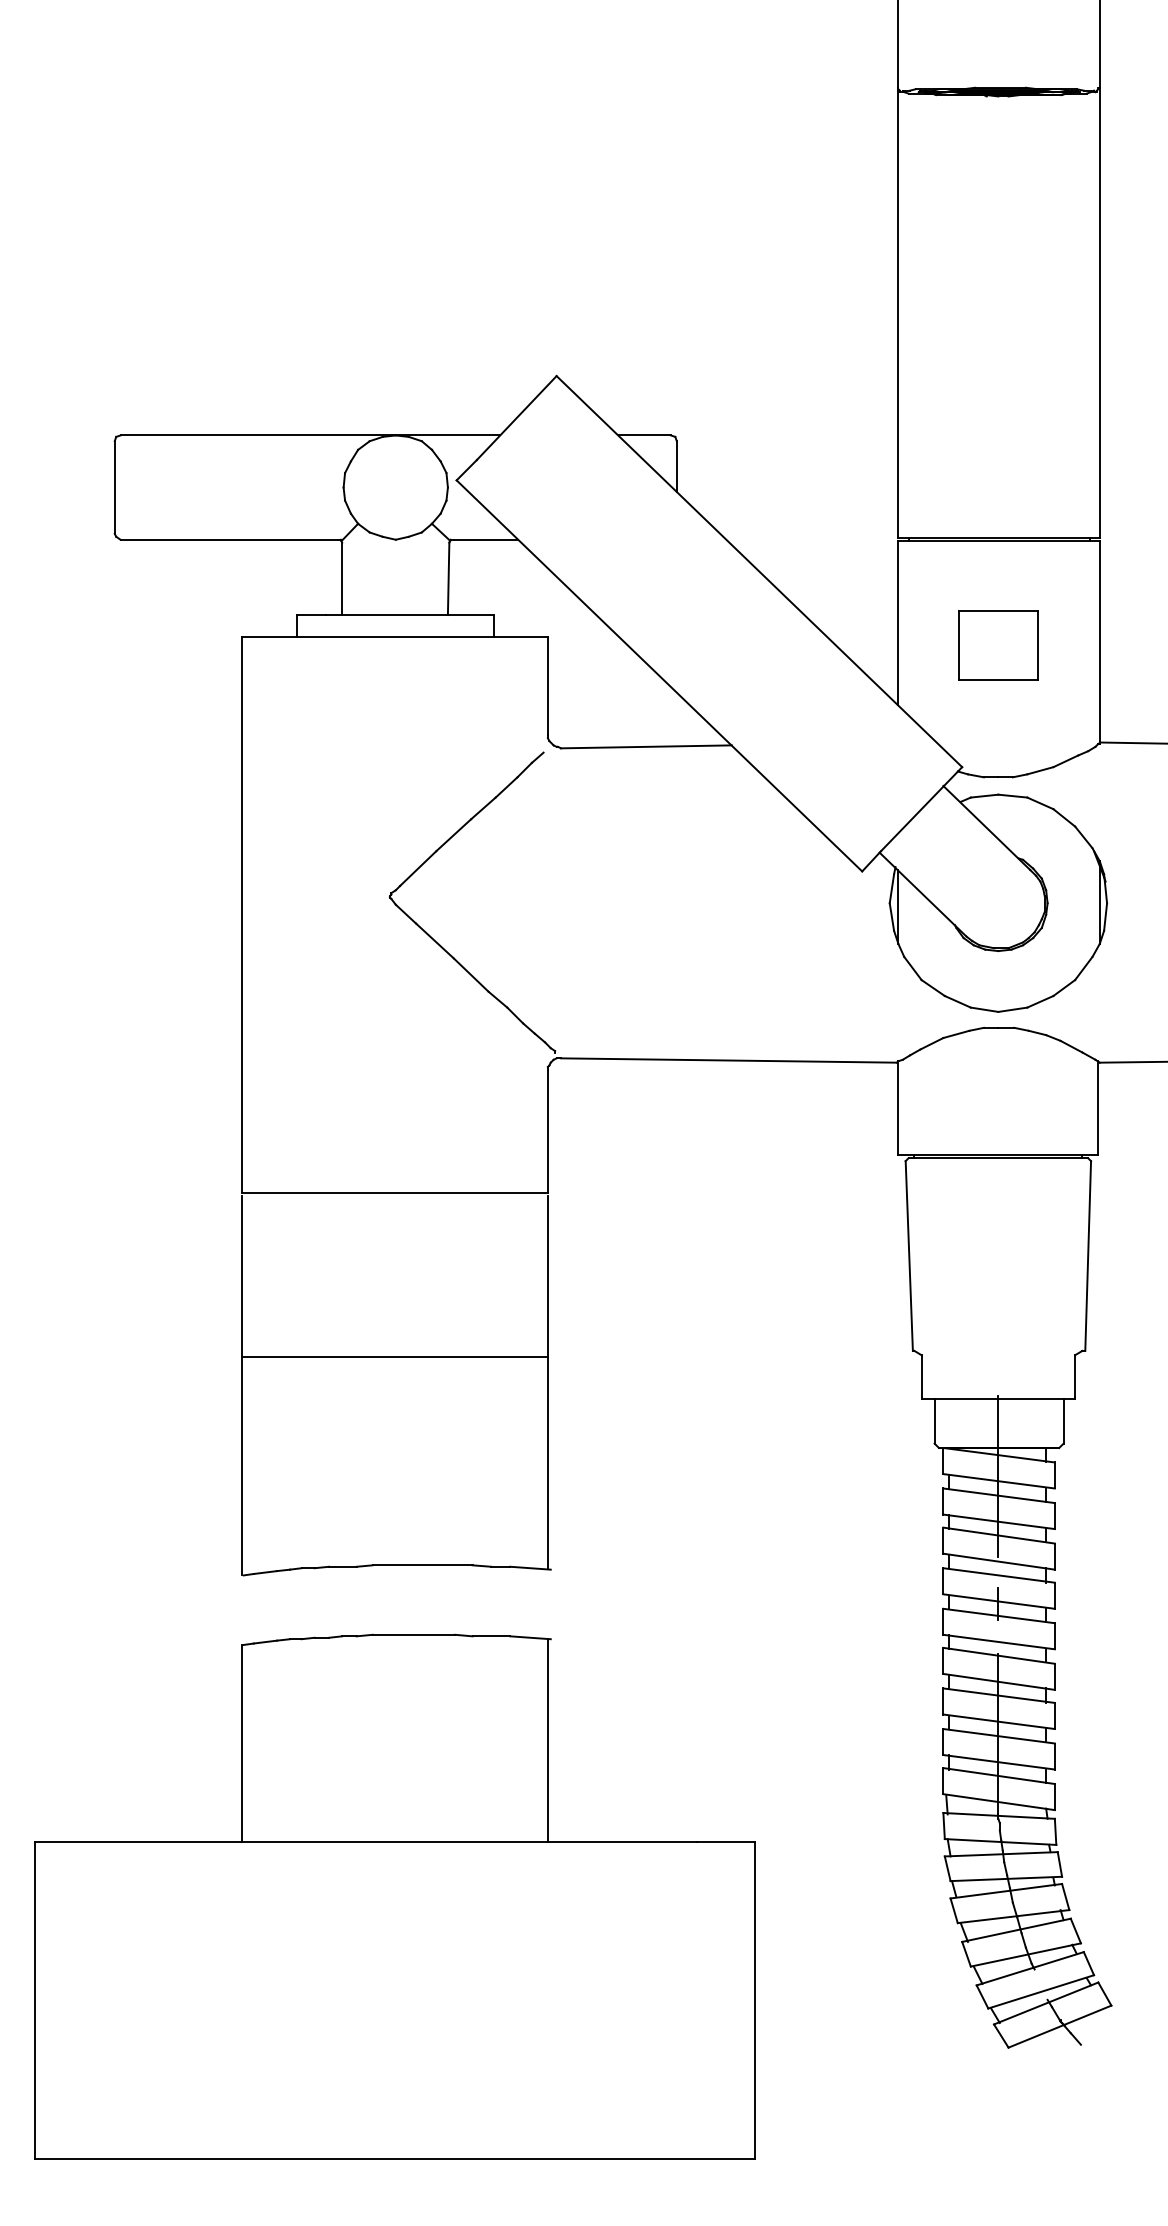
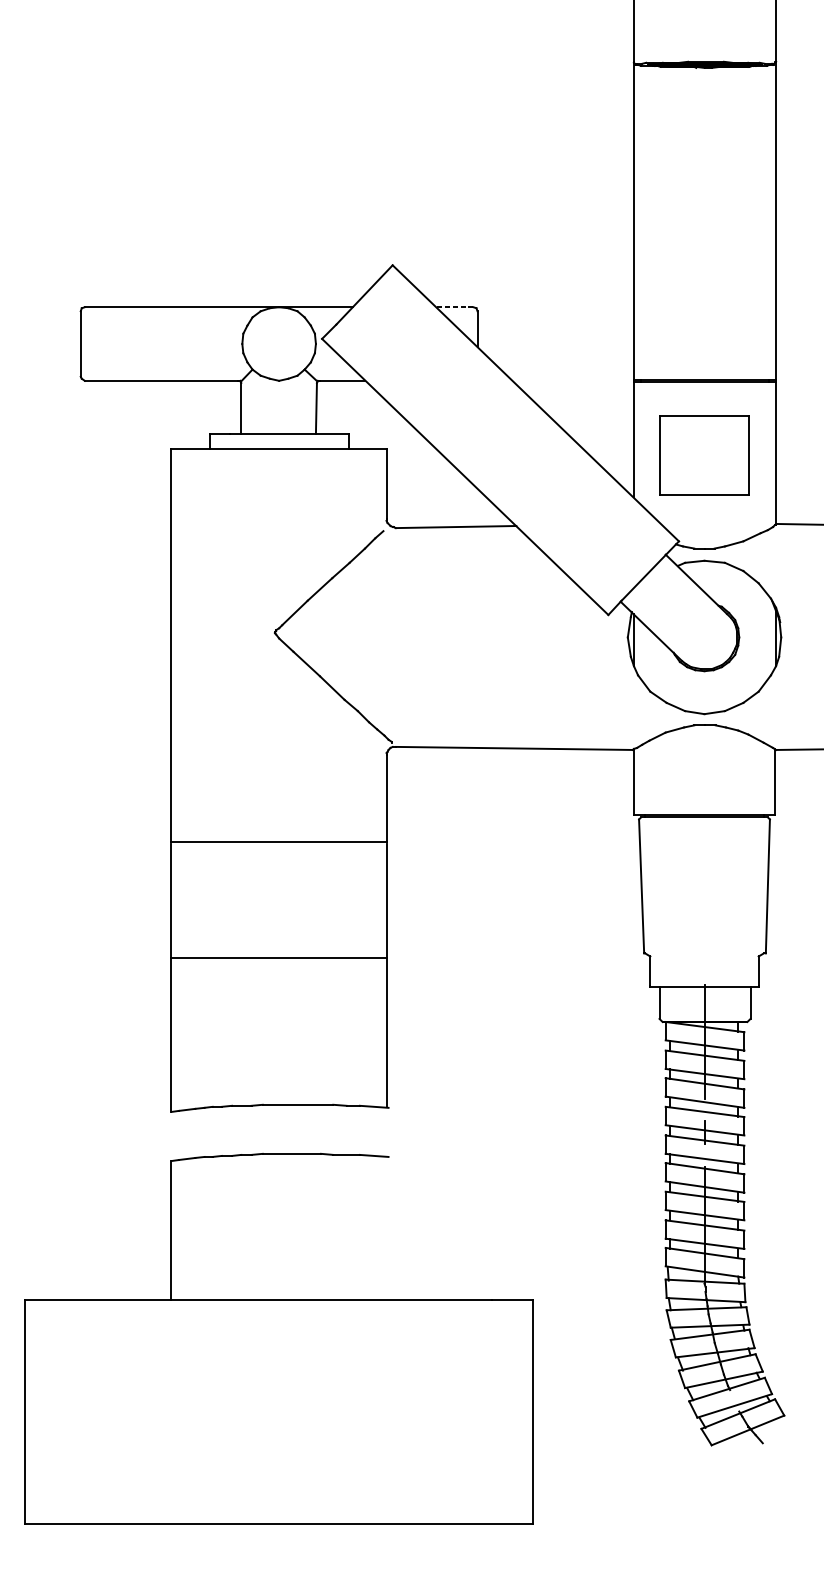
line: (644, 435) -> (454, 307), solid -> dashed
part: (998, 645) -> (704, 455), size x1.6
line: (547, 1740) -> (386, 1228), removed

